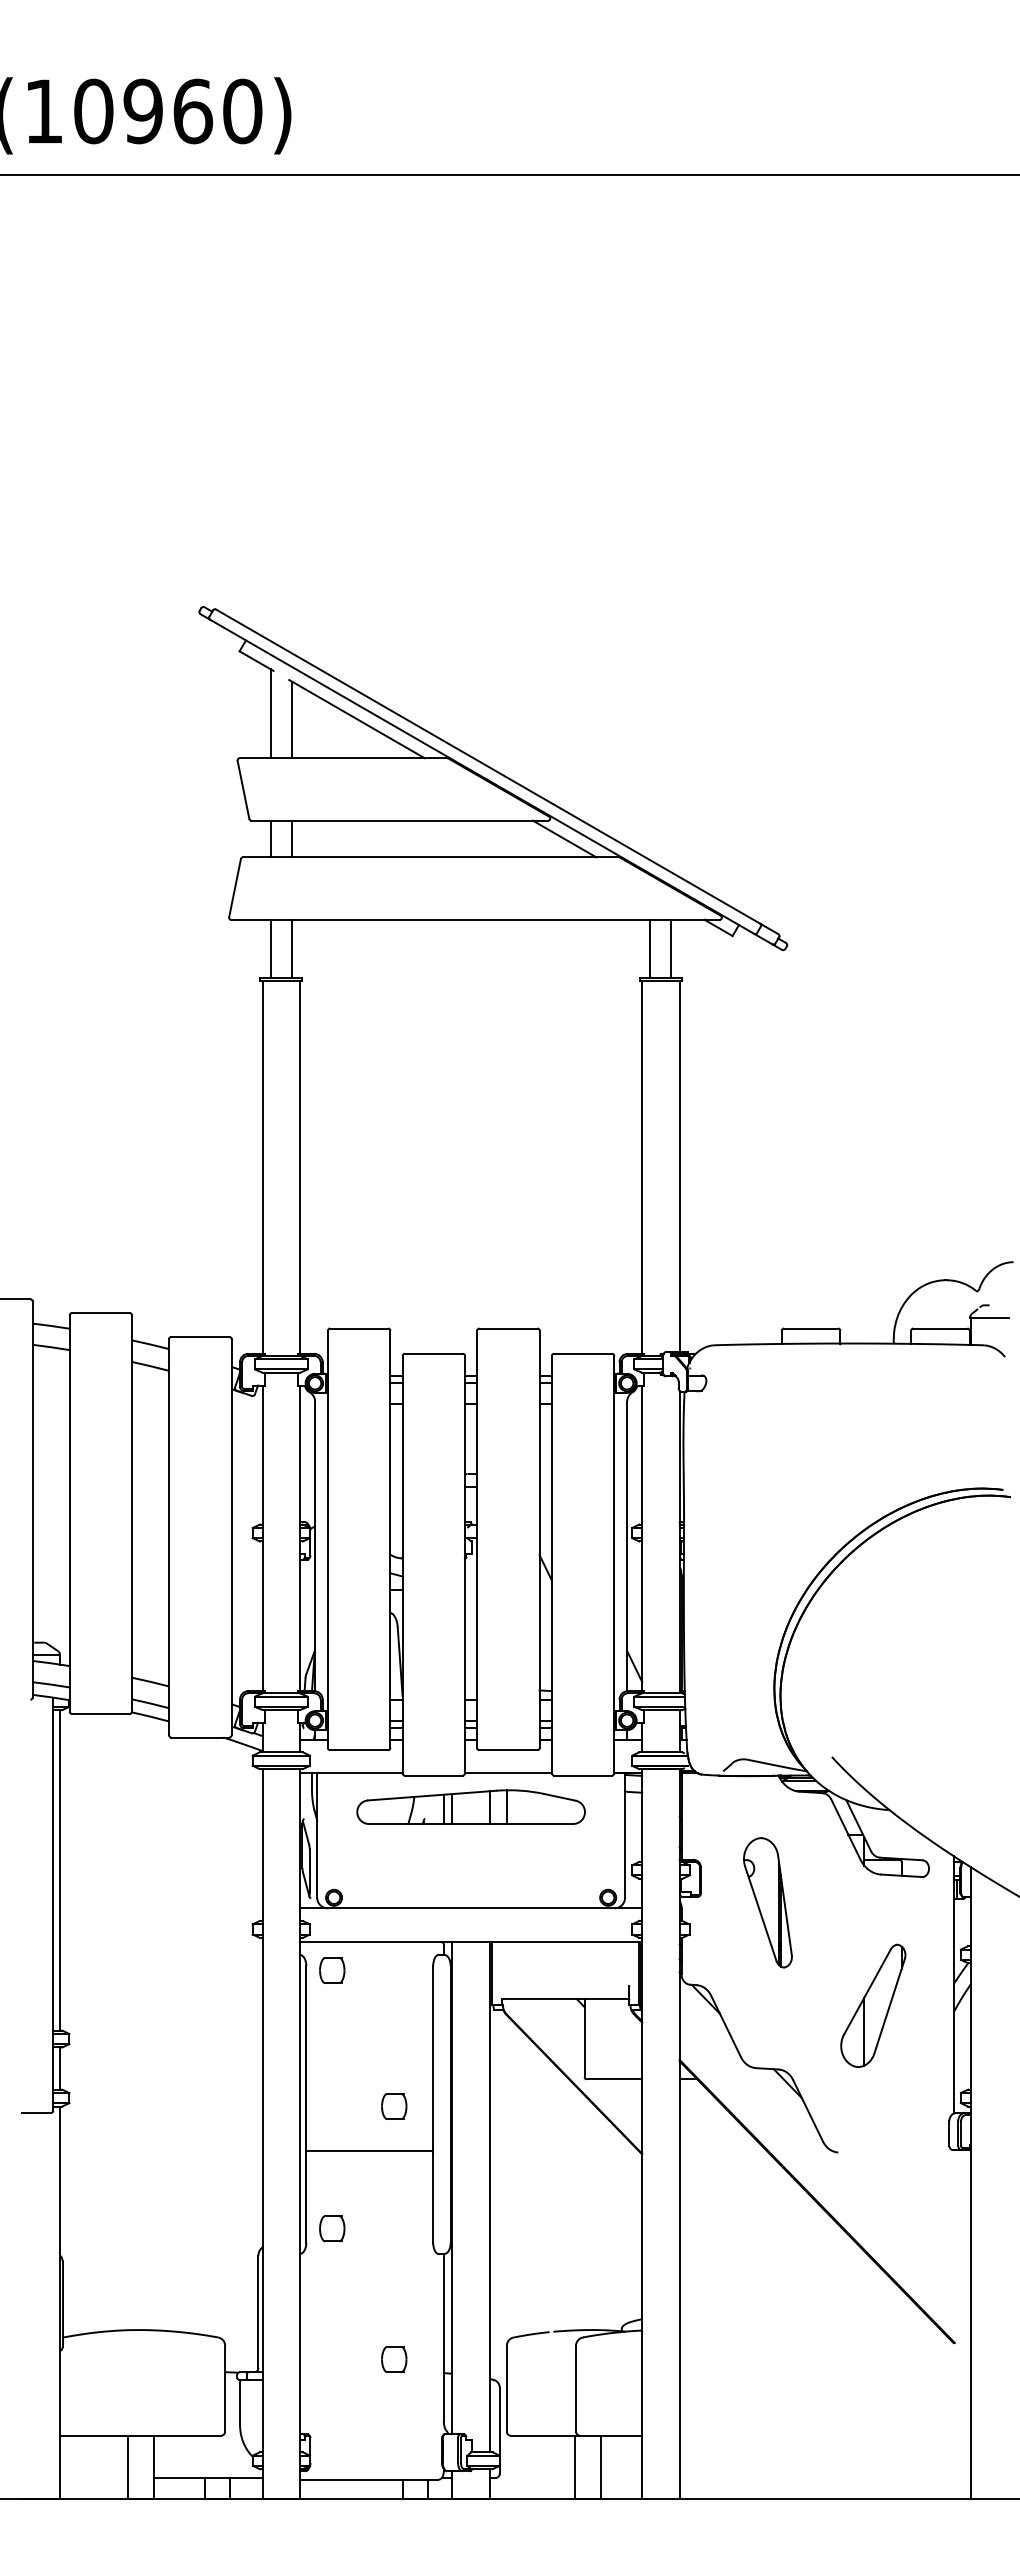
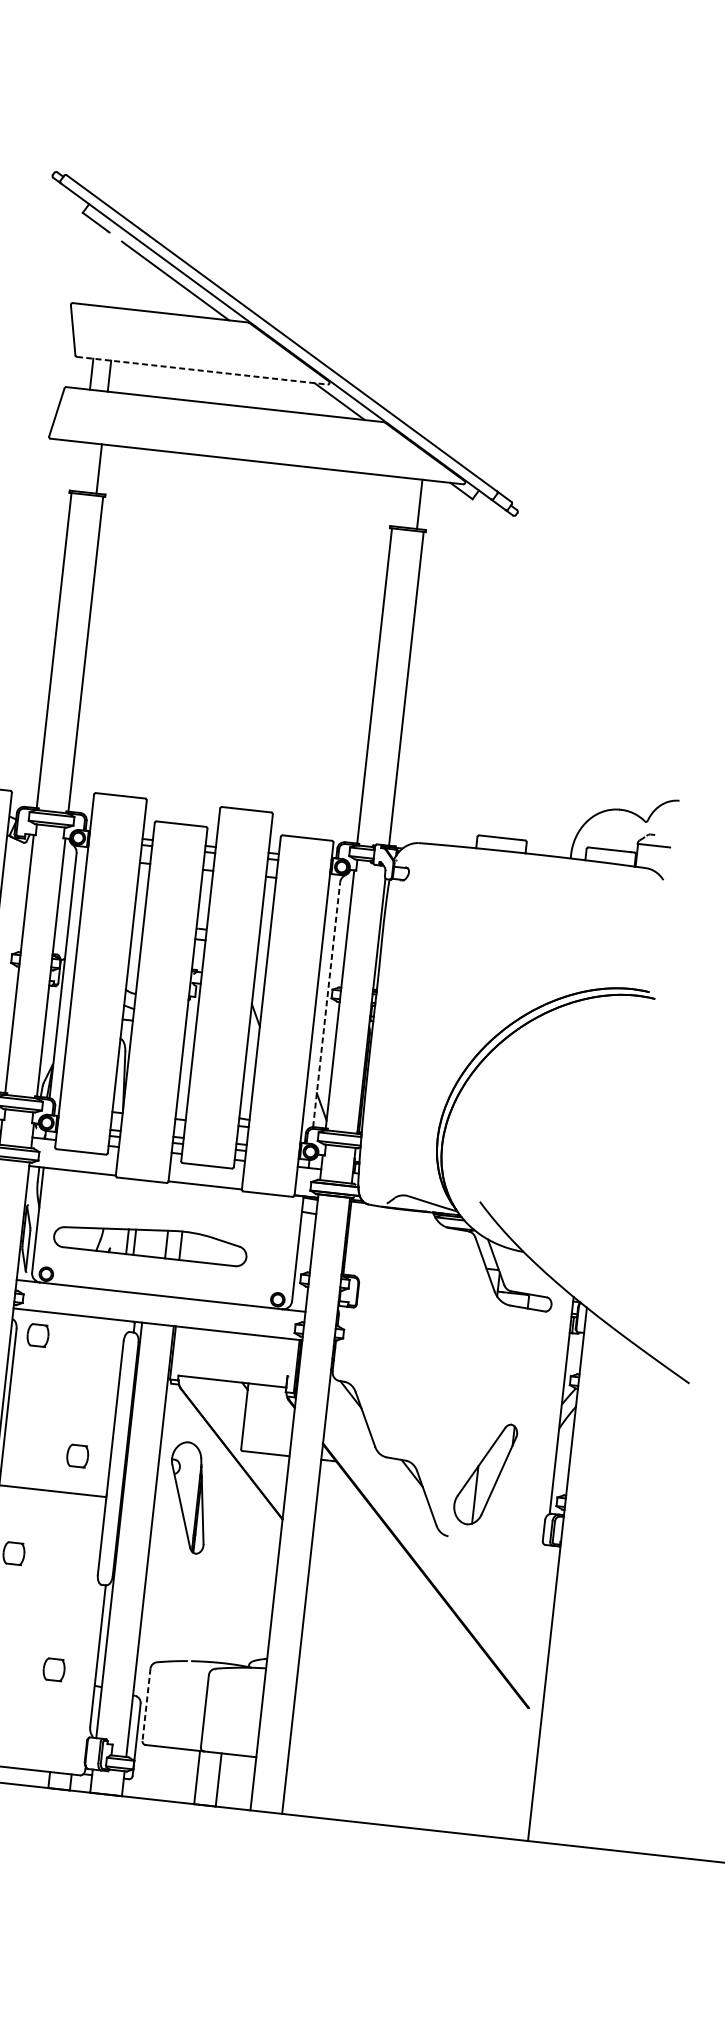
line: (270, 713) -> (103, 268), removed
line: (291, 719) -> (120, 275), removed
line: (400, 820) -> (202, 370), solid -> dashed
line: (270, 948) -> (81, 466), removed
line: (650, 948) -> (402, 502), removed
line: (627, 1546) -> (326, 1004), solid -> dashed
part: (470, 1806) -> (150, 1241), moved
part: (767, 1902) -> (187, 1497), moved
part: (873, 2005) -> (485, 1473), moved
line: (506, 2388) -> (146, 1704), solid -> dashed

